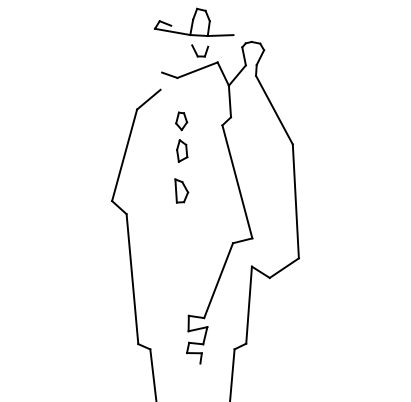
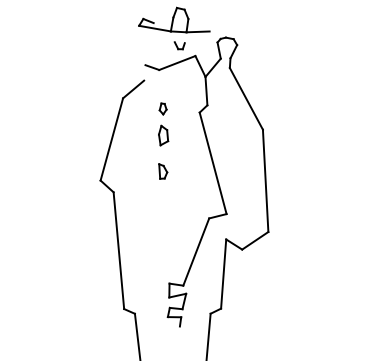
part: (200, 50) -> (180, 45), size x0.7
part: (181, 121) -> (162, 109), size x0.7
part: (181, 190) -> (162, 171), size x0.7

